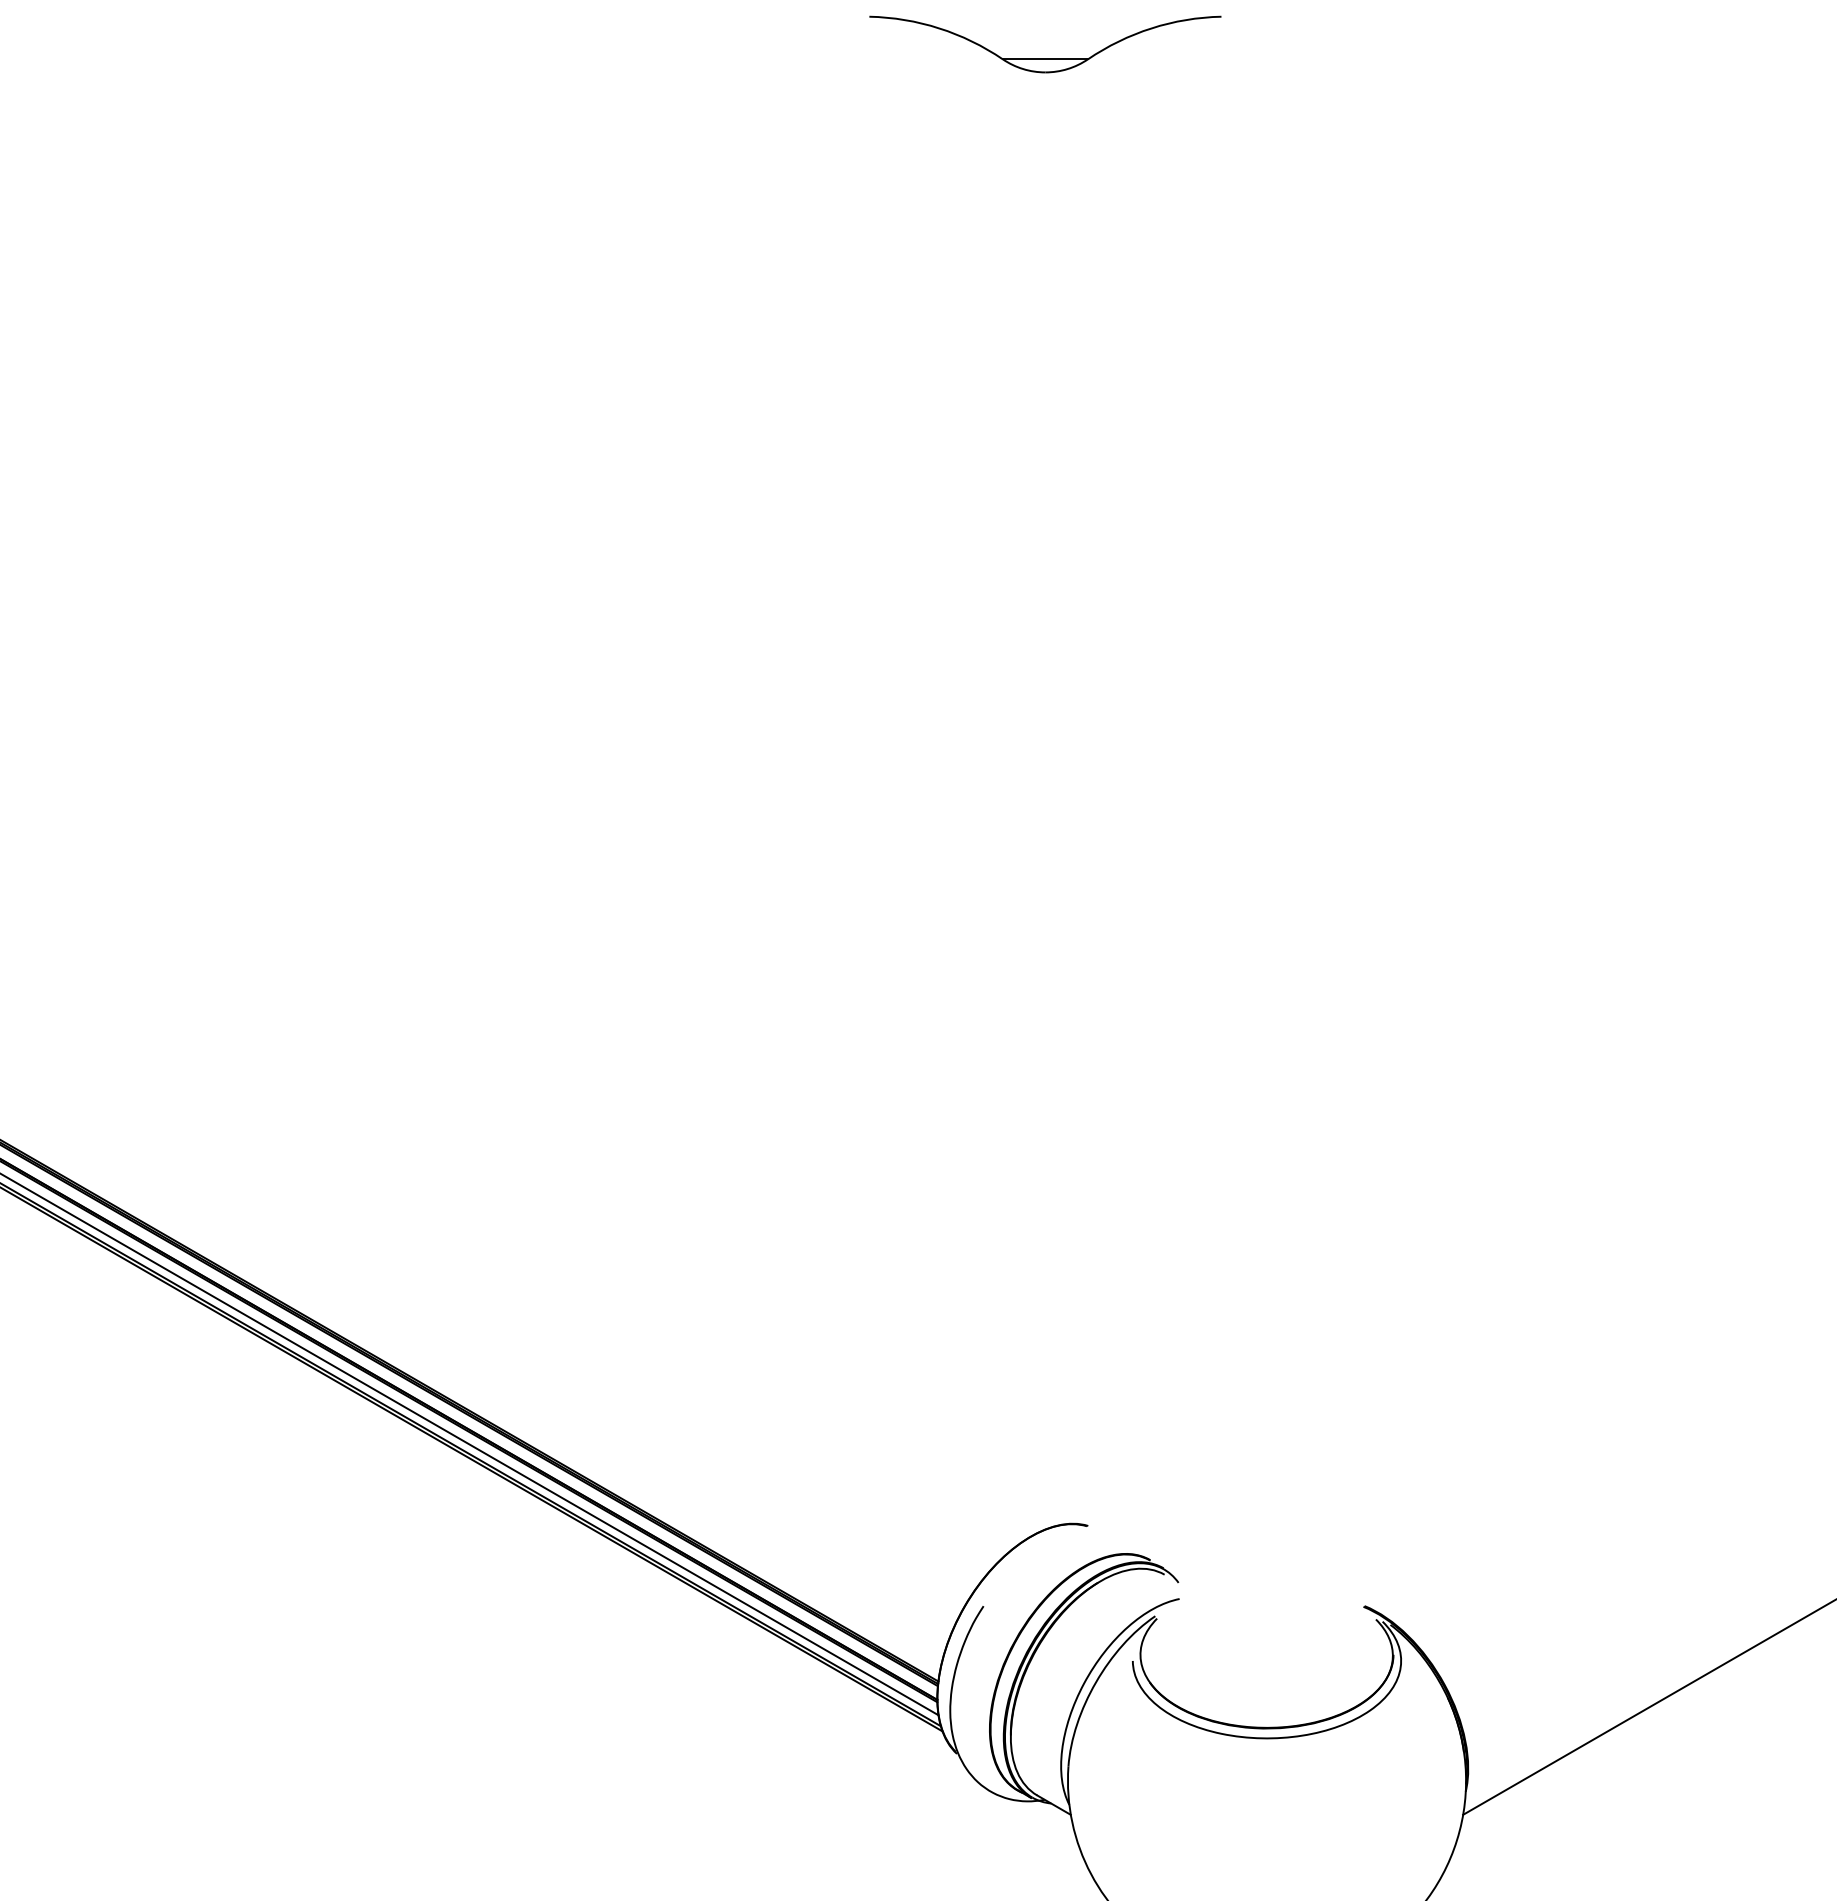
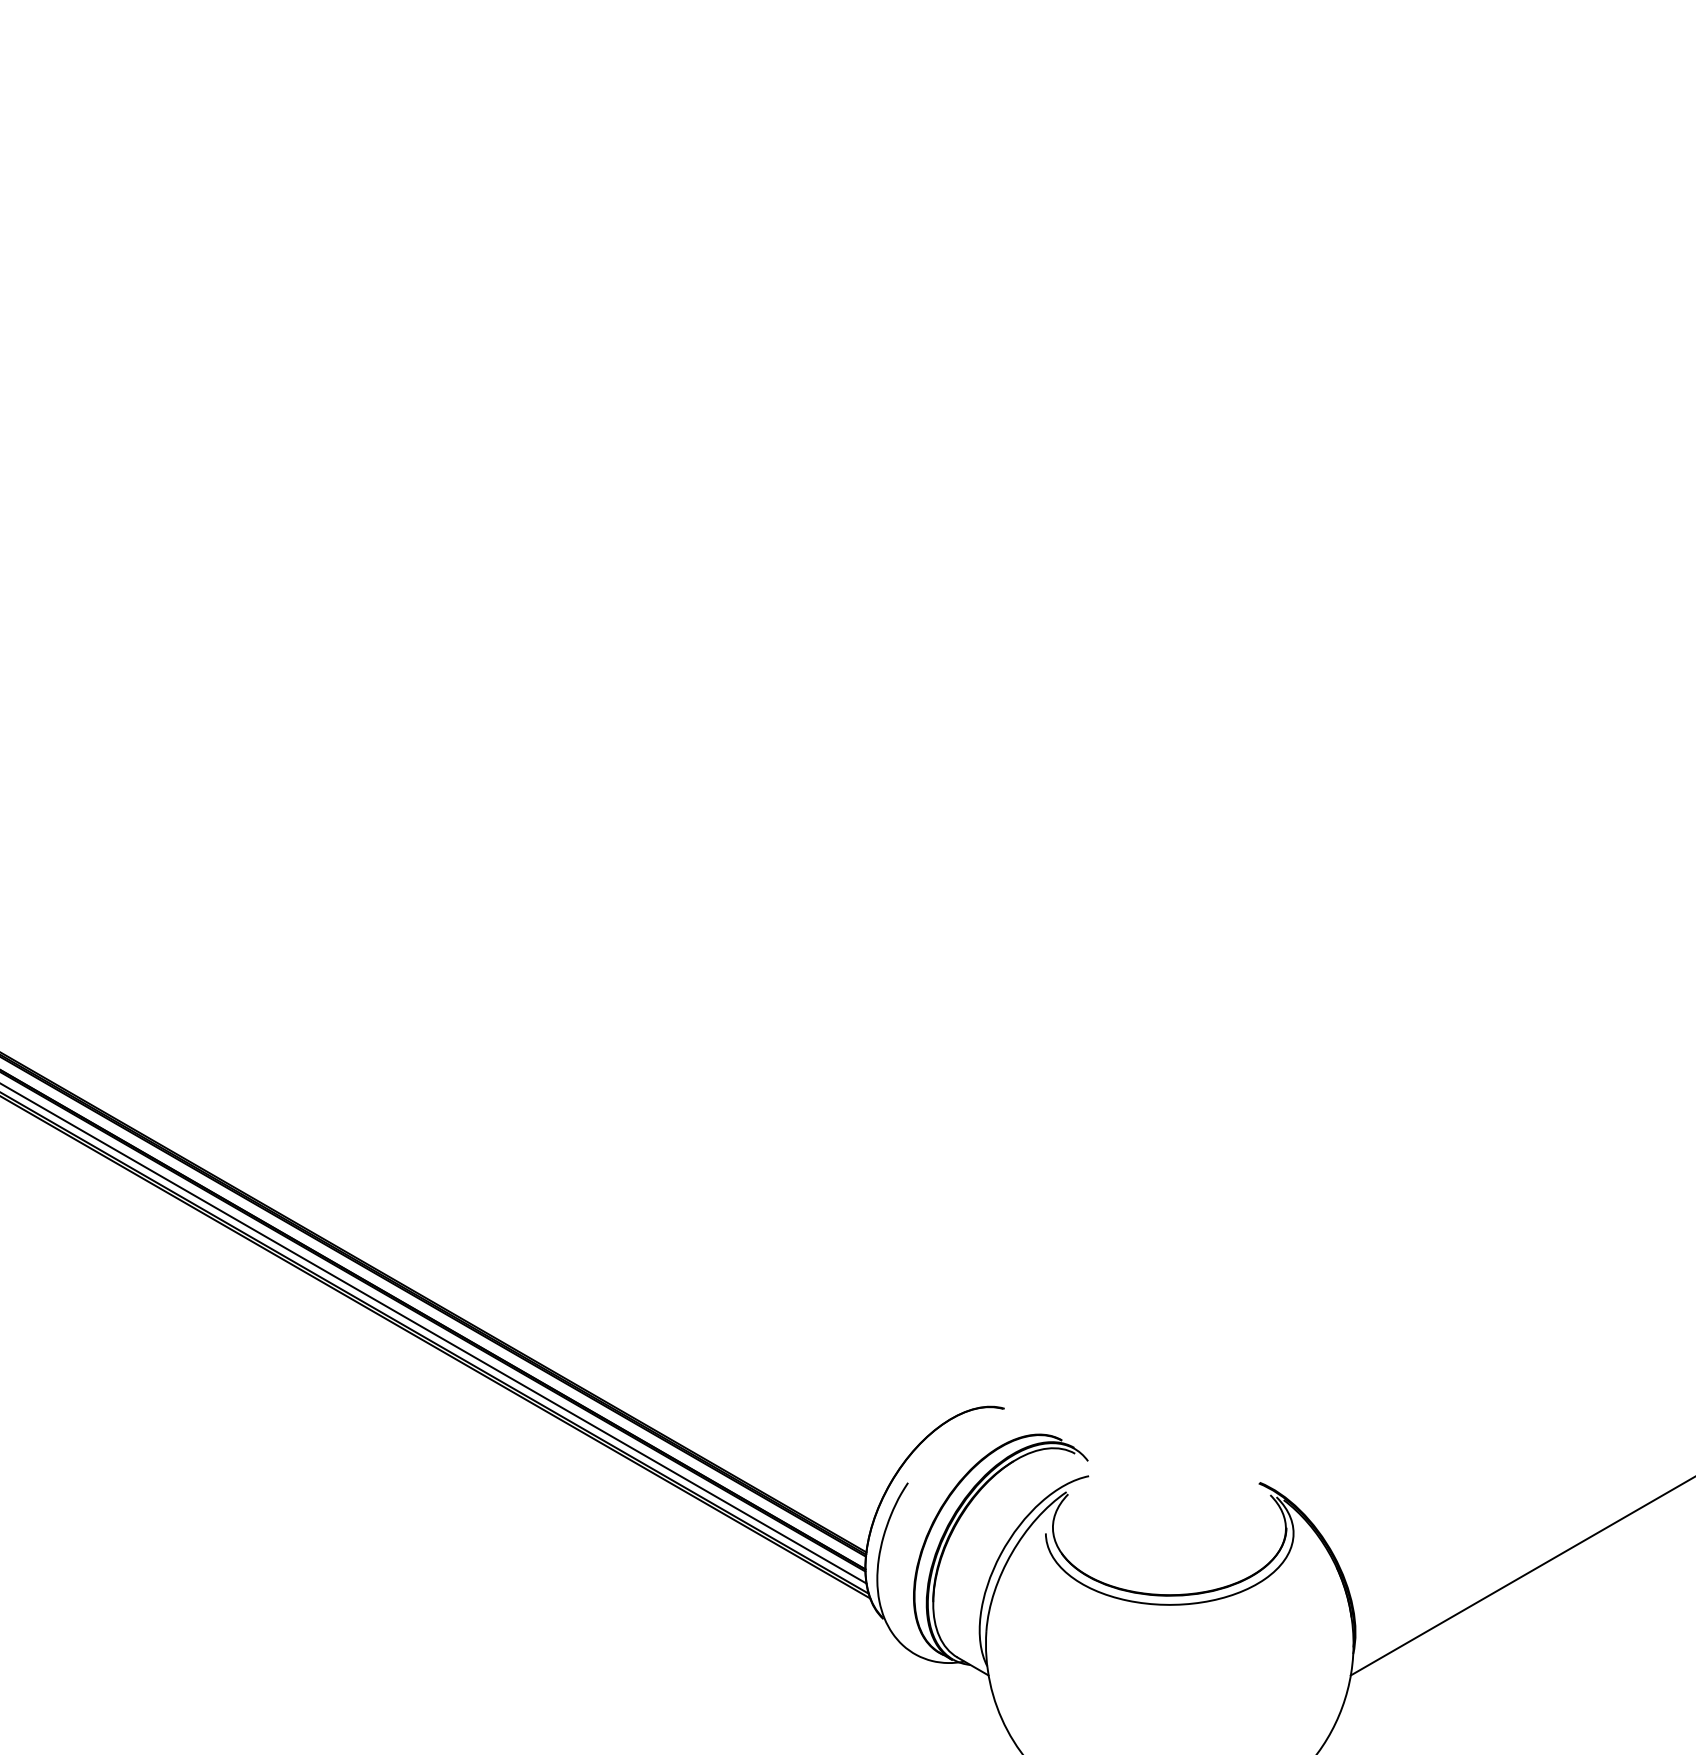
part: (1045, 58) -> (965, 54), removed

